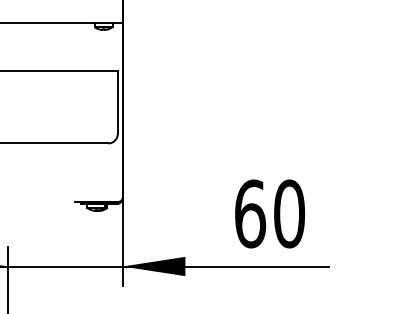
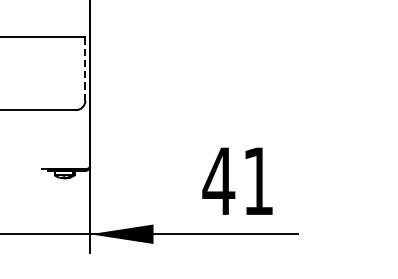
line: (117, 105) -> (85, 71), solid -> dashed
text: (269, 213) -> (238, 180), 60 -> 41

